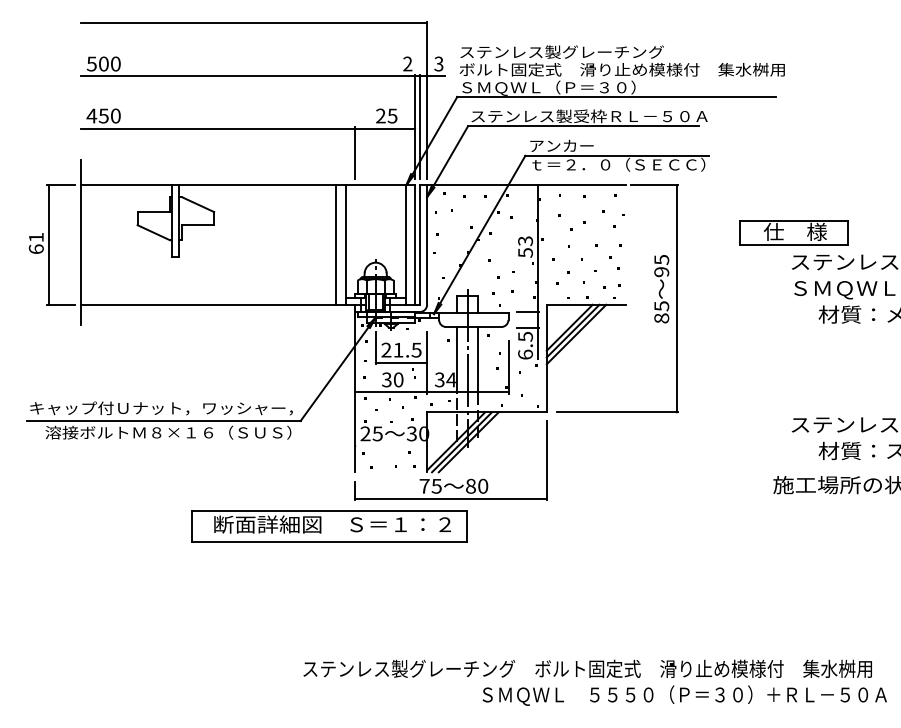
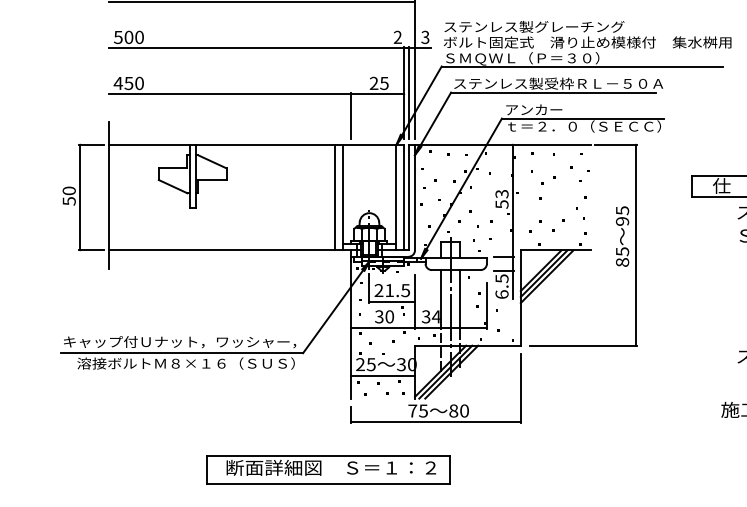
text: (35, 243) -> (68, 196), 61 -> 50
line: (391, 446) -> (383, 375), added
part: (329, 526) -> (328, 469), moved

